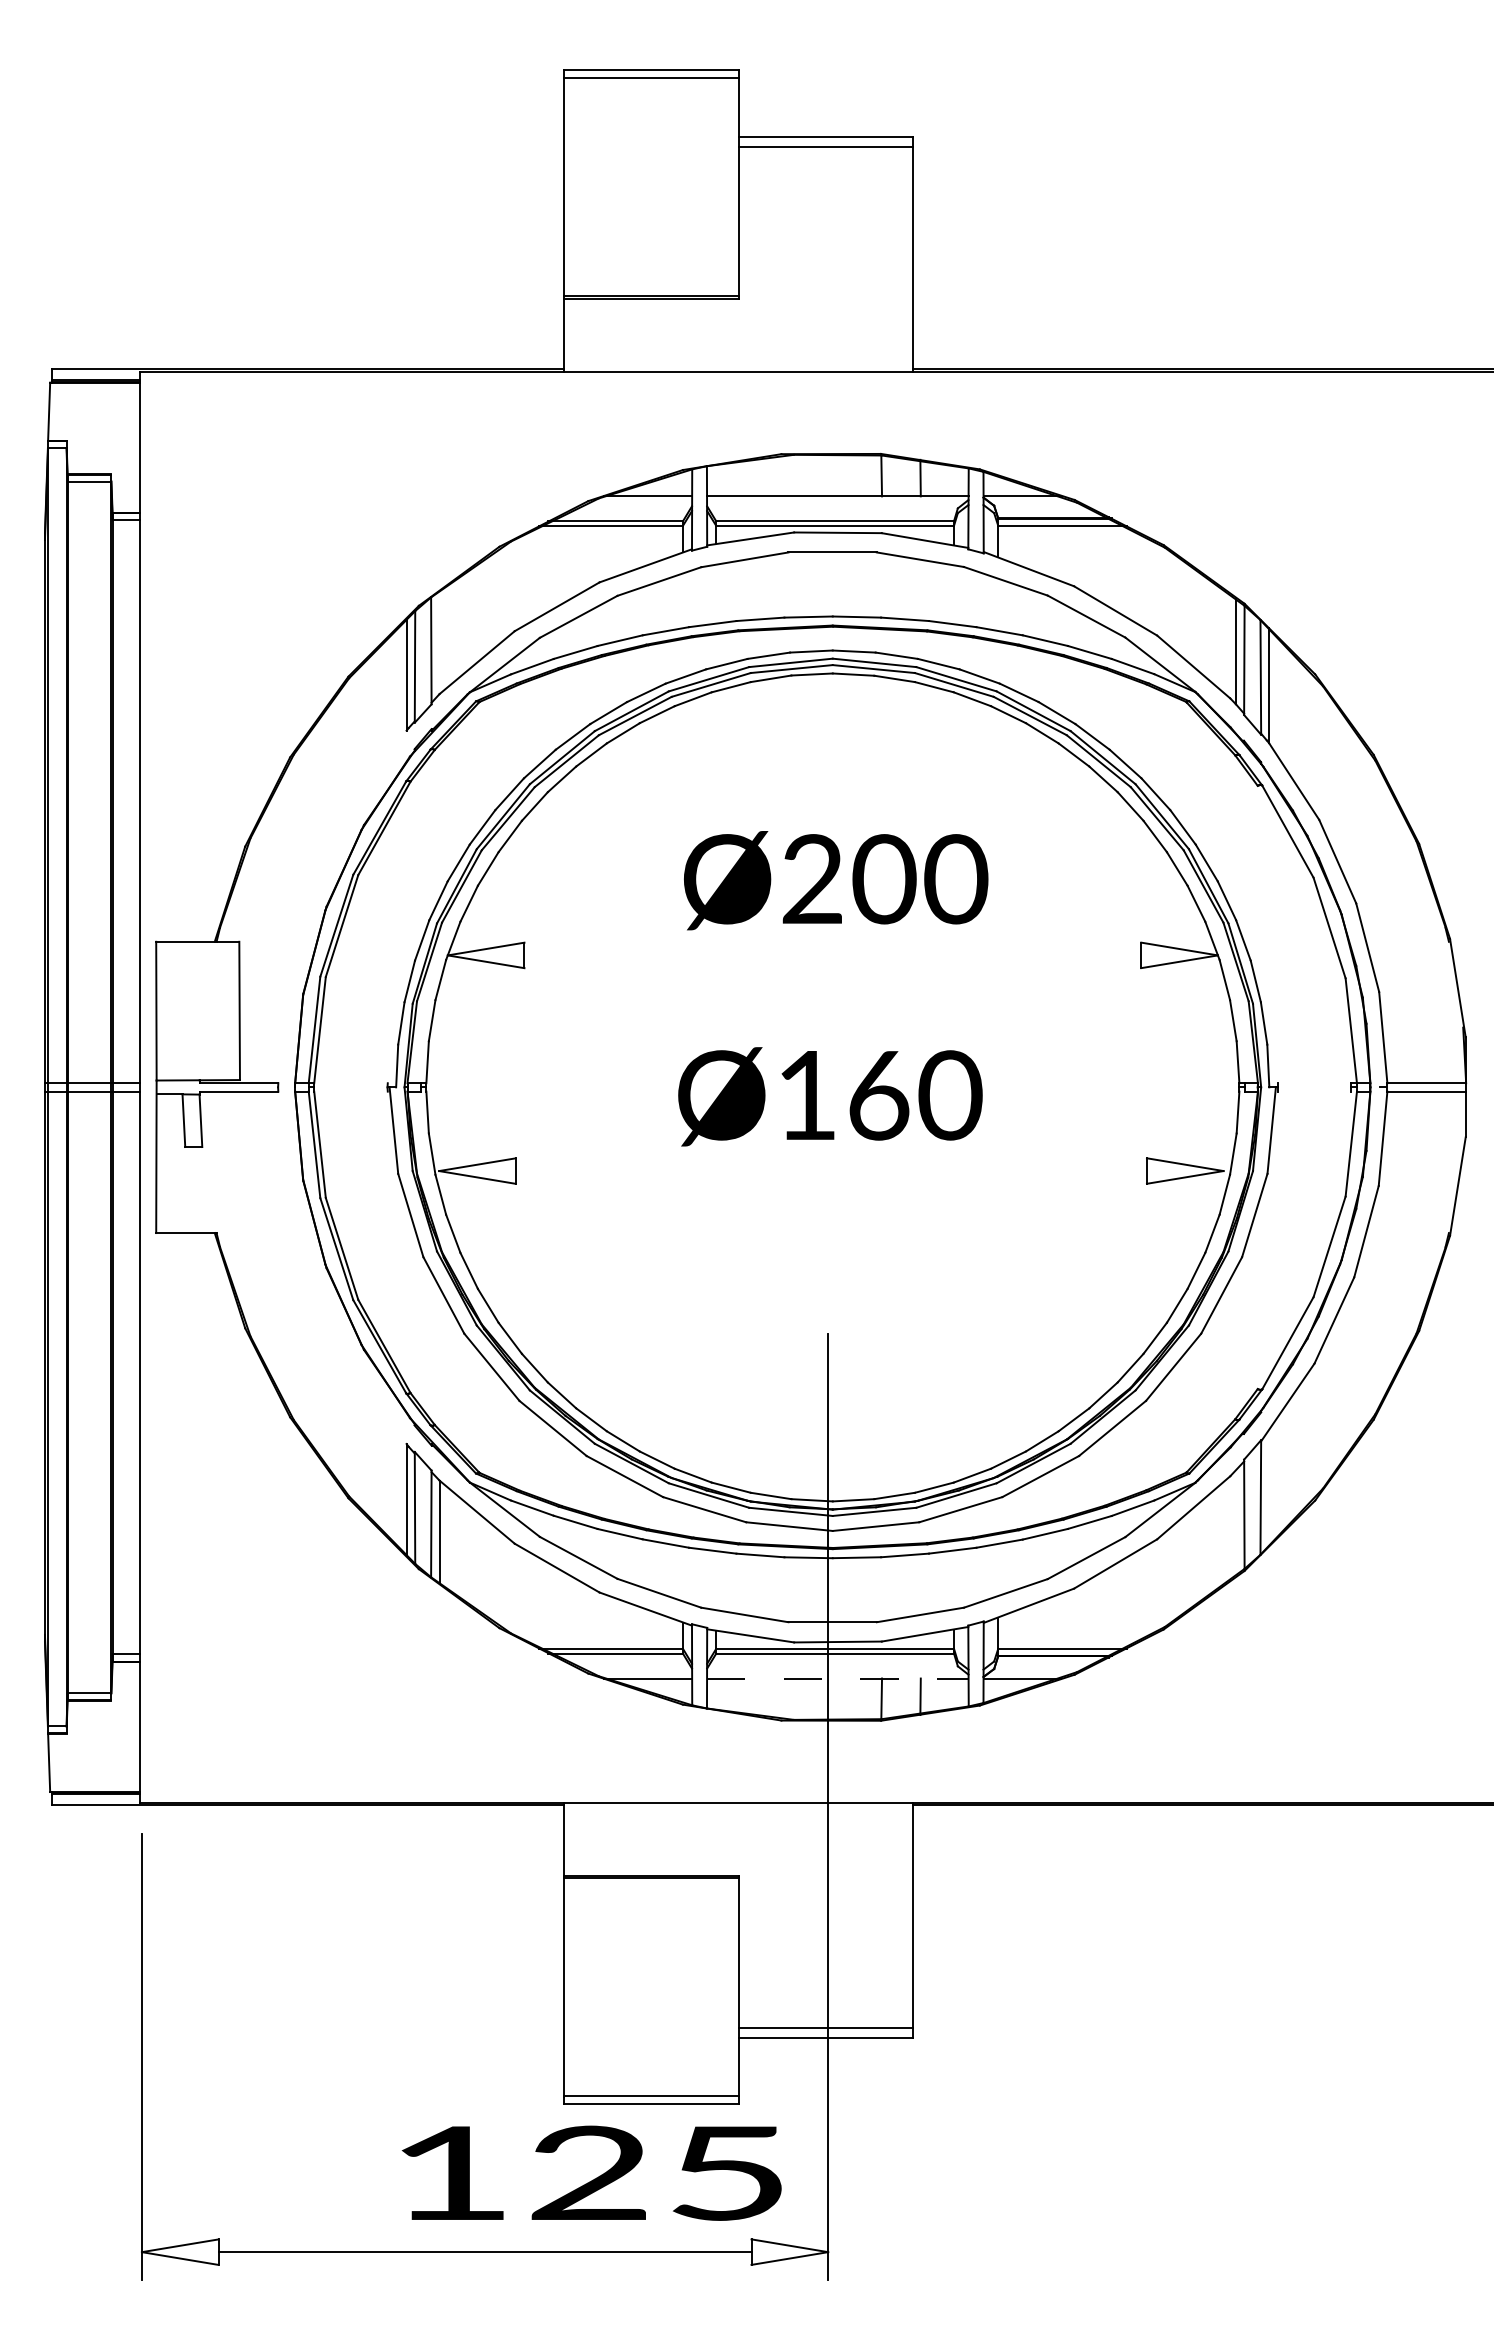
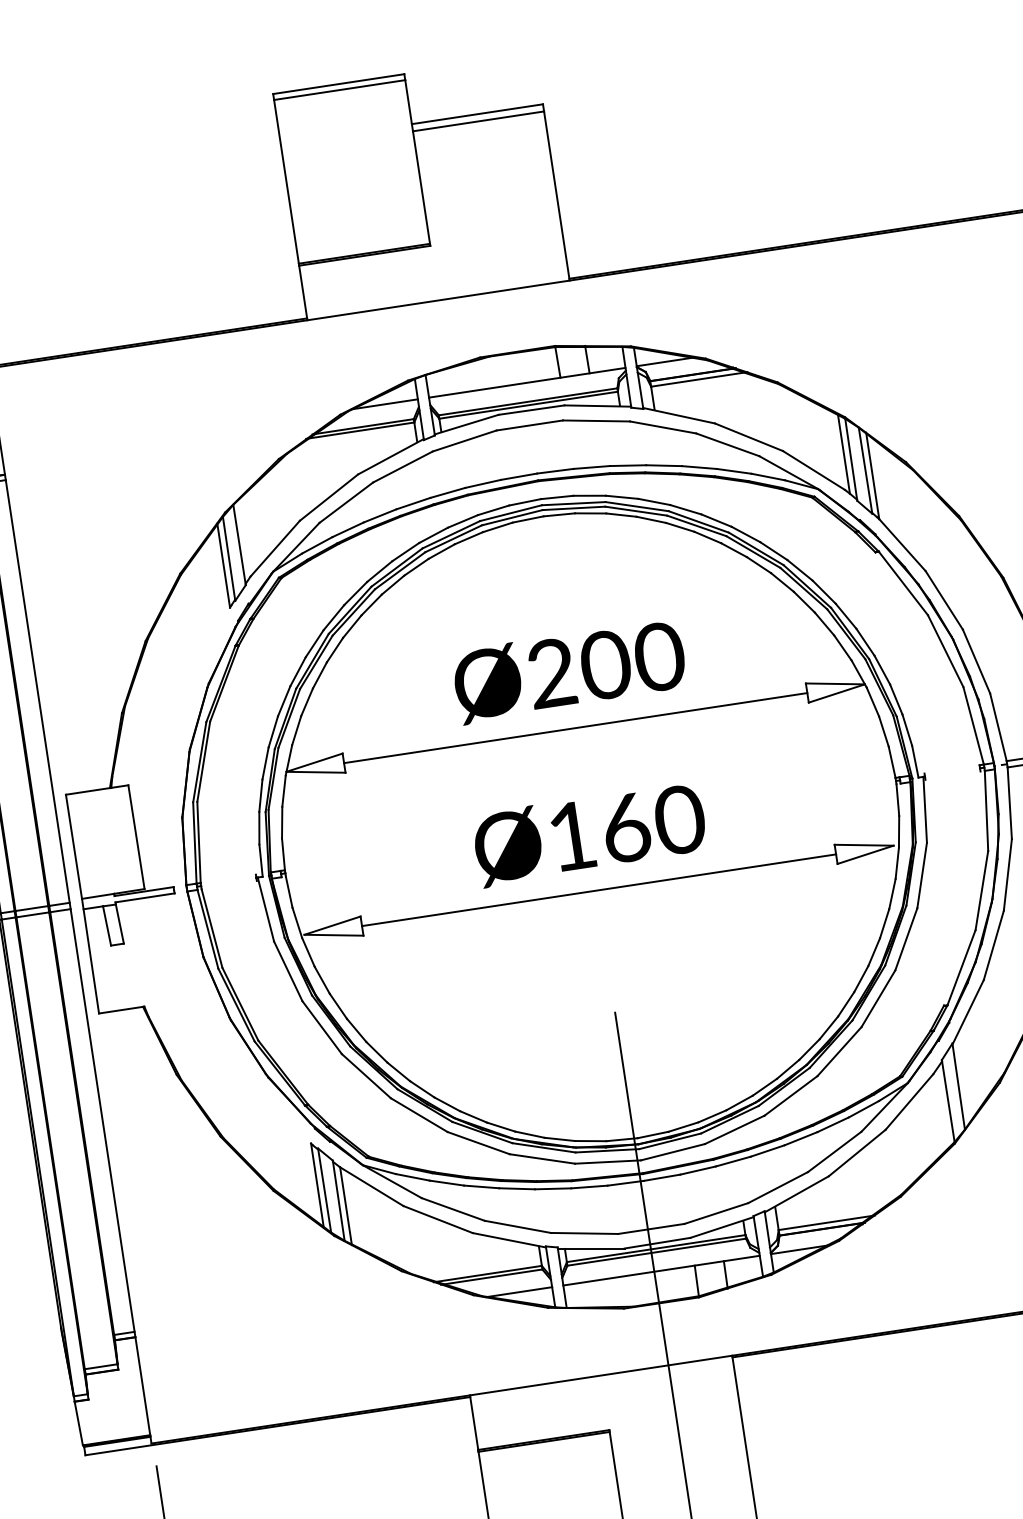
line: (832, 955) -> (575, 728), added
line: (830, 1171) -> (598, 890), added
line: (837, 1678) -> (661, 1270), dashed -> solid

